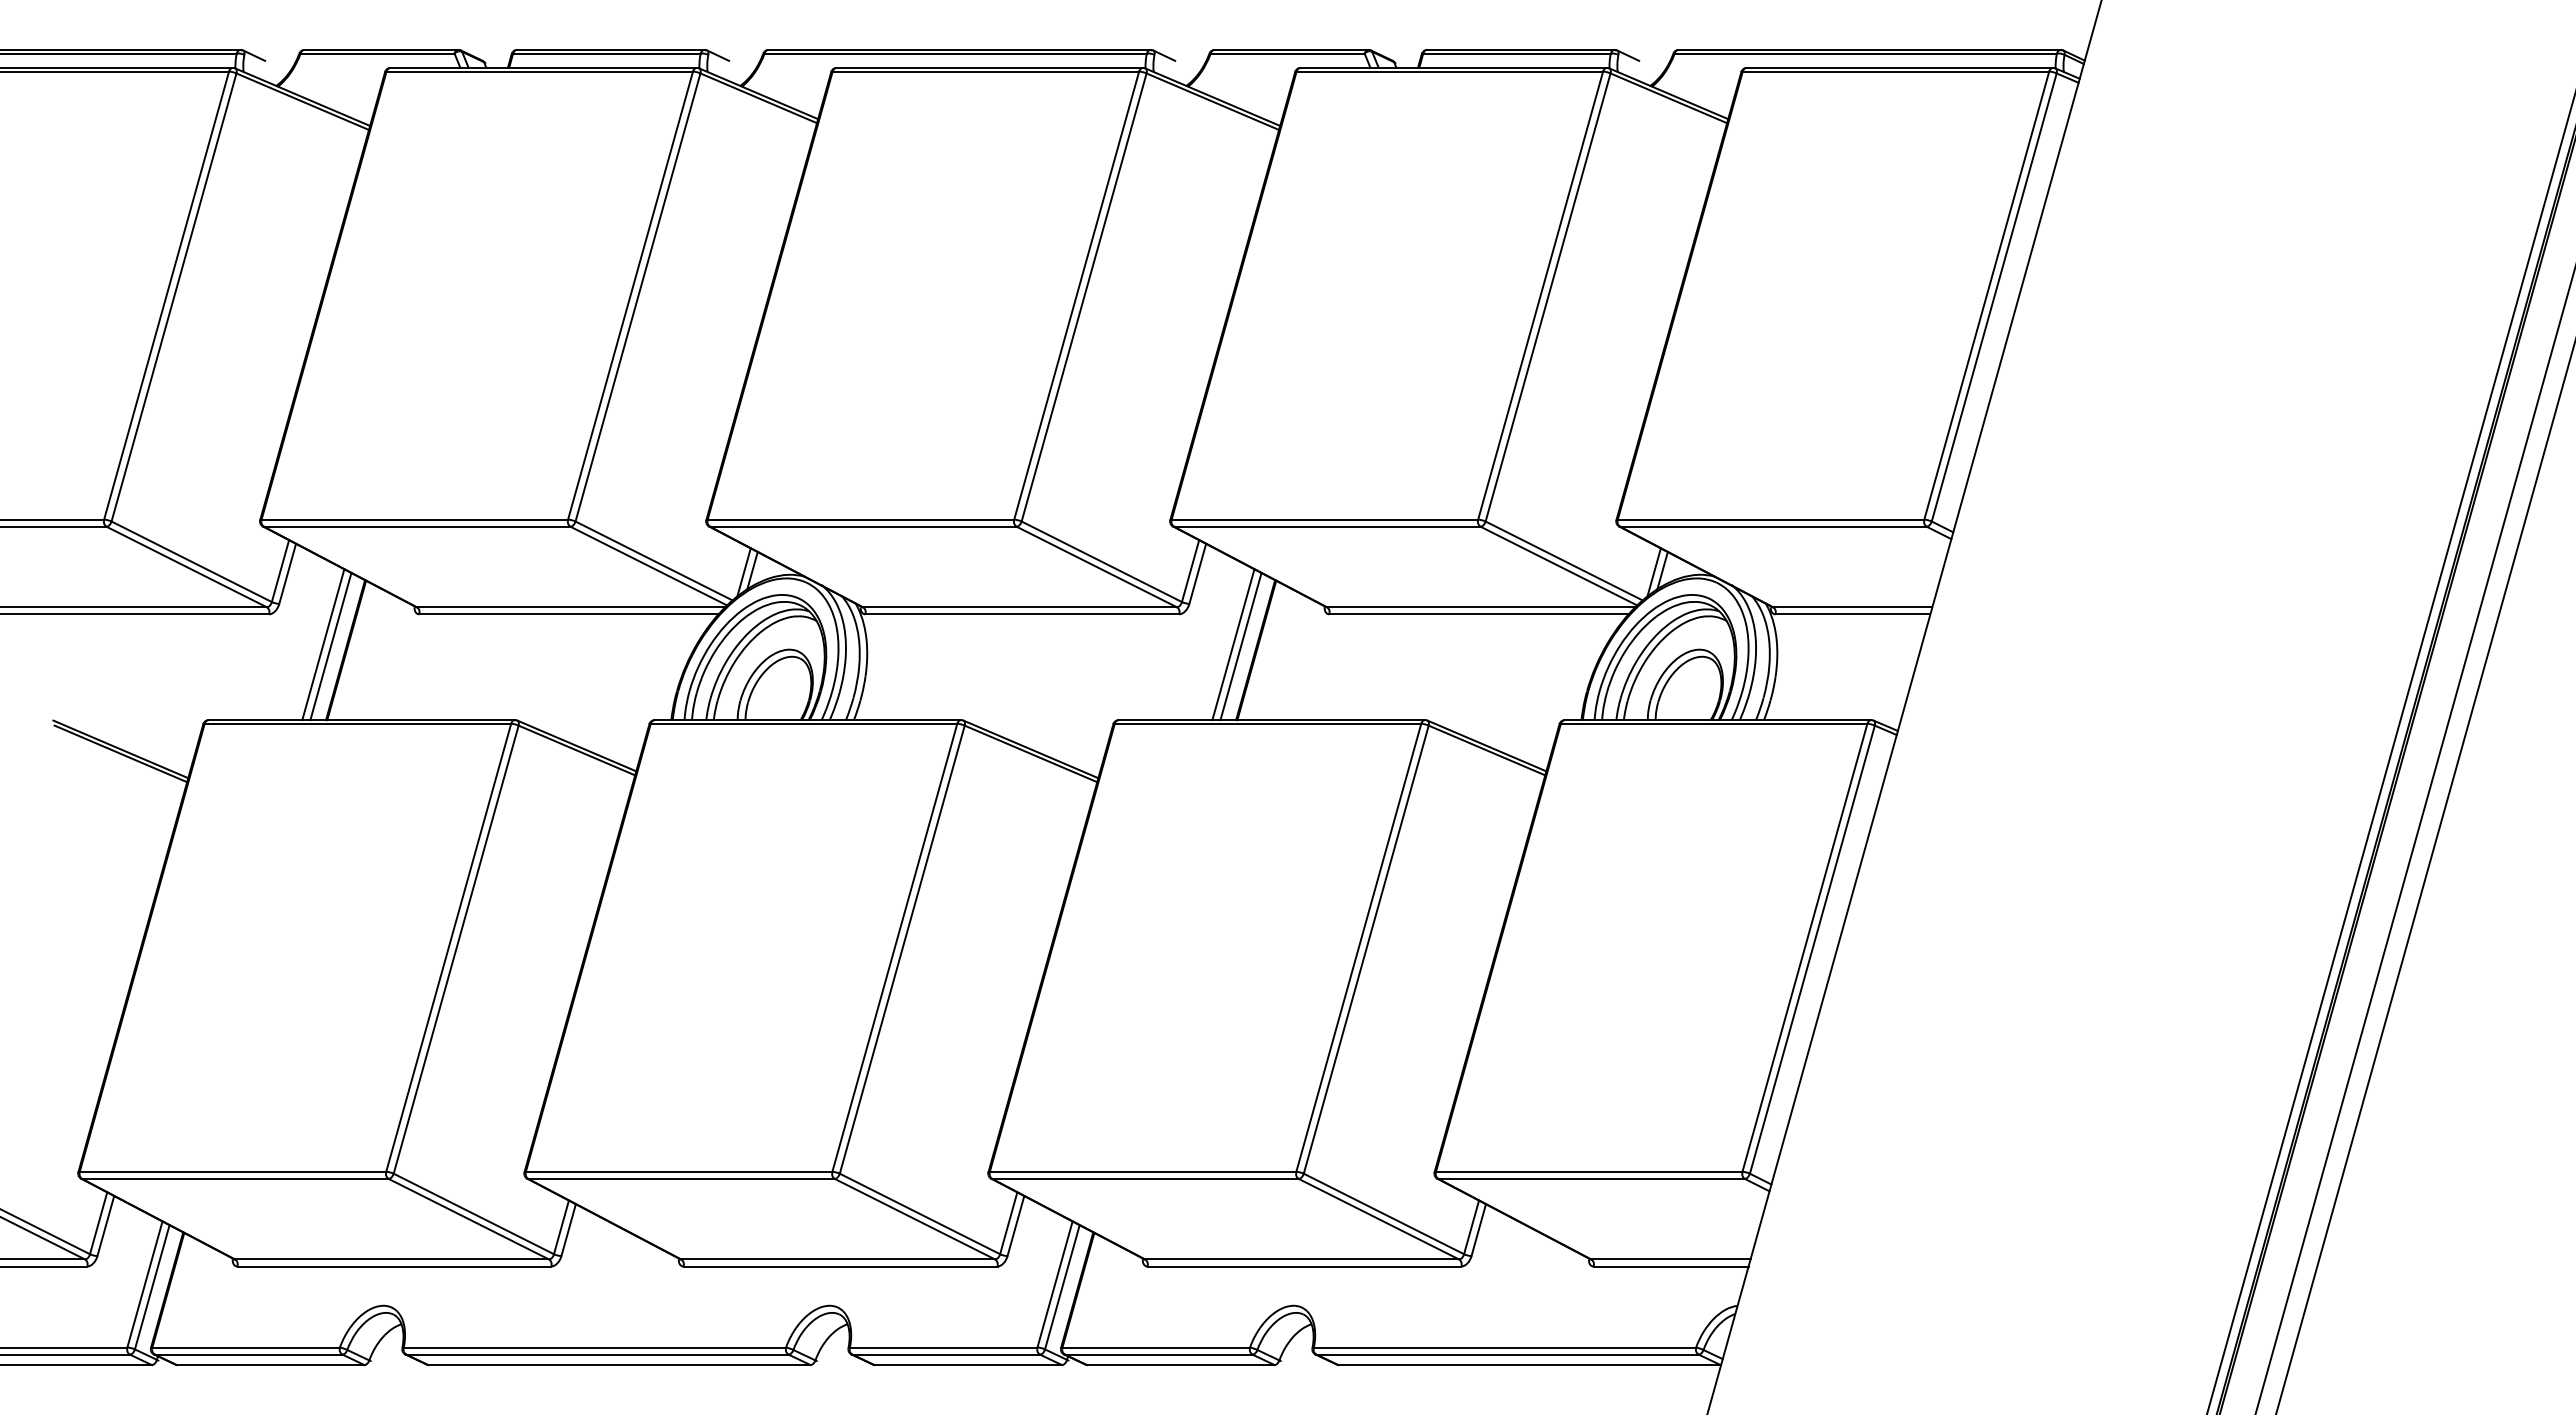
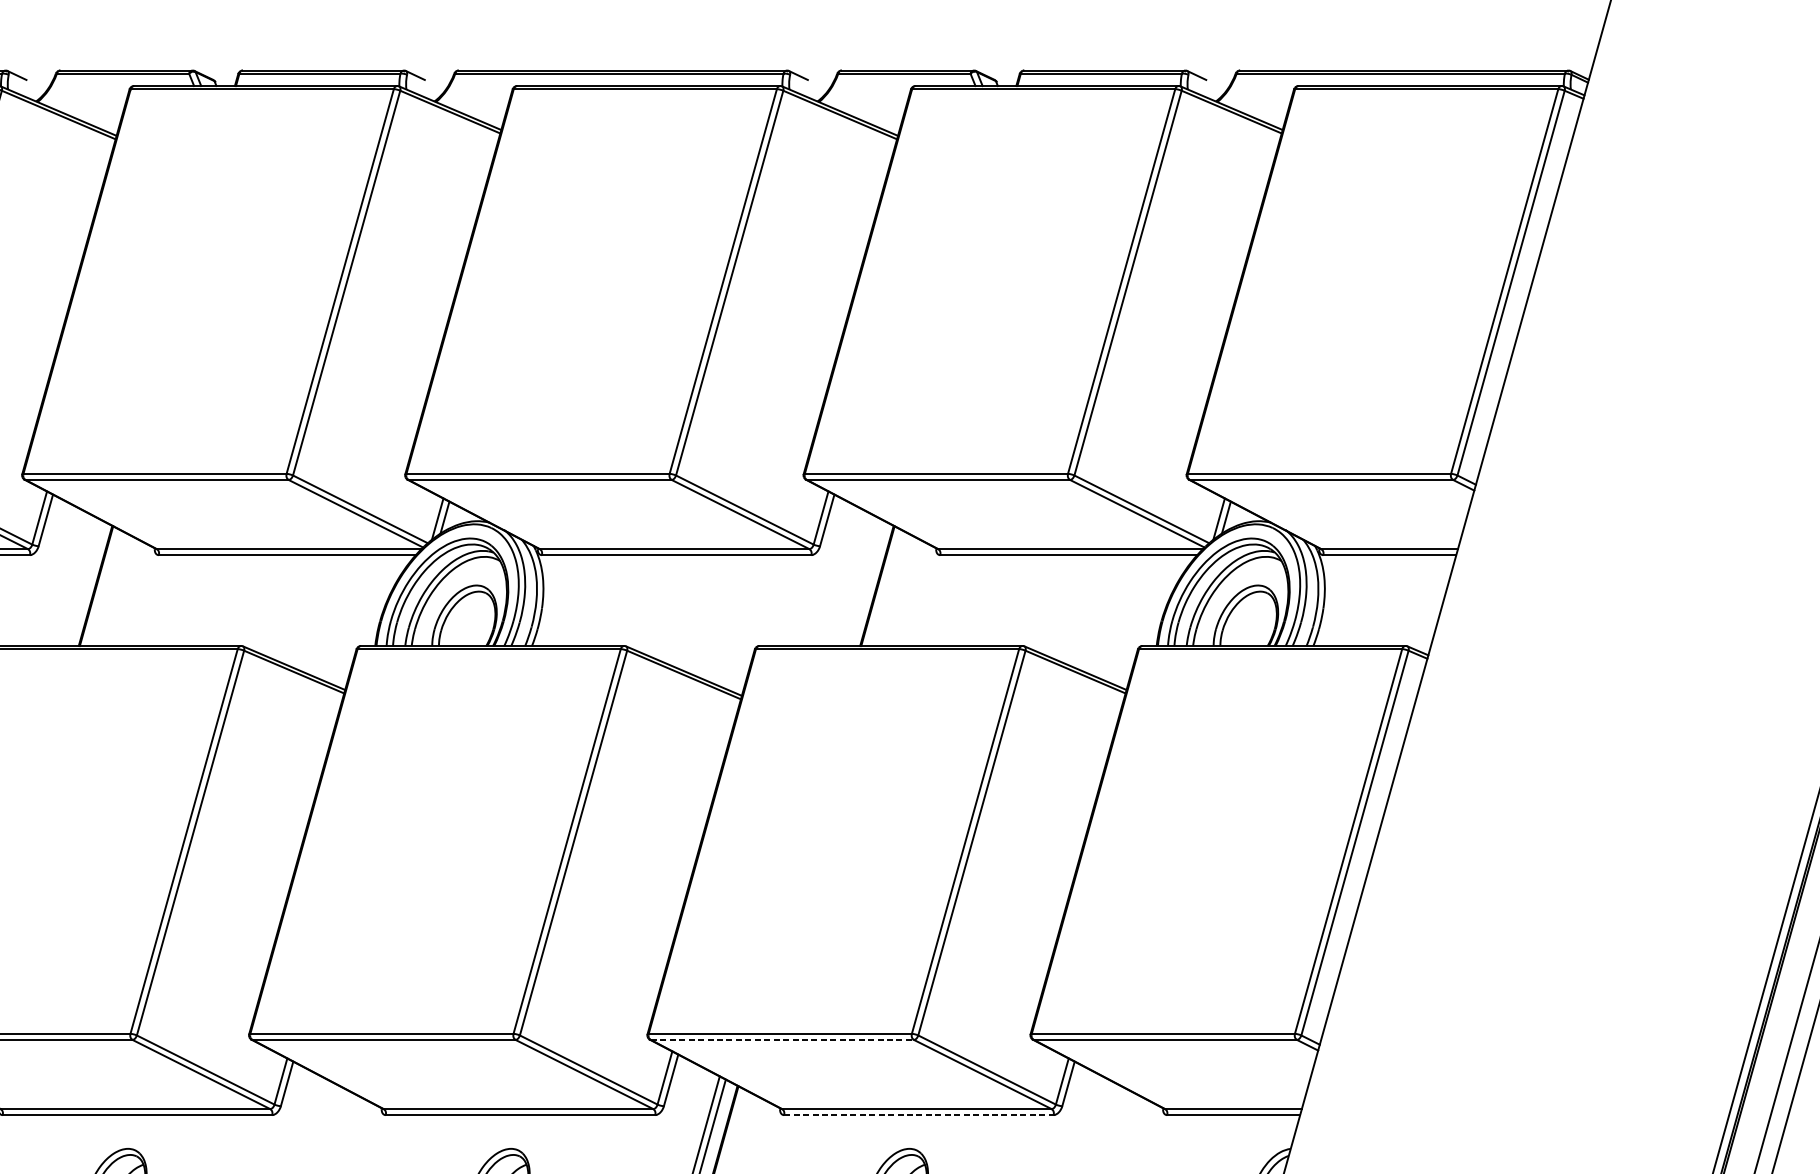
line: (323, 644) -> (76, 581), removed
line: (1233, 644) -> (857, 581), removed
line: (330, 646) -> (82, 582), removed
line: (1240, 646) -> (863, 582), removed
line: (1146, 1178) -> (783, 1039), solid -> dashed
line: (1304, 1266) -> (918, 1115), solid -> dashed

